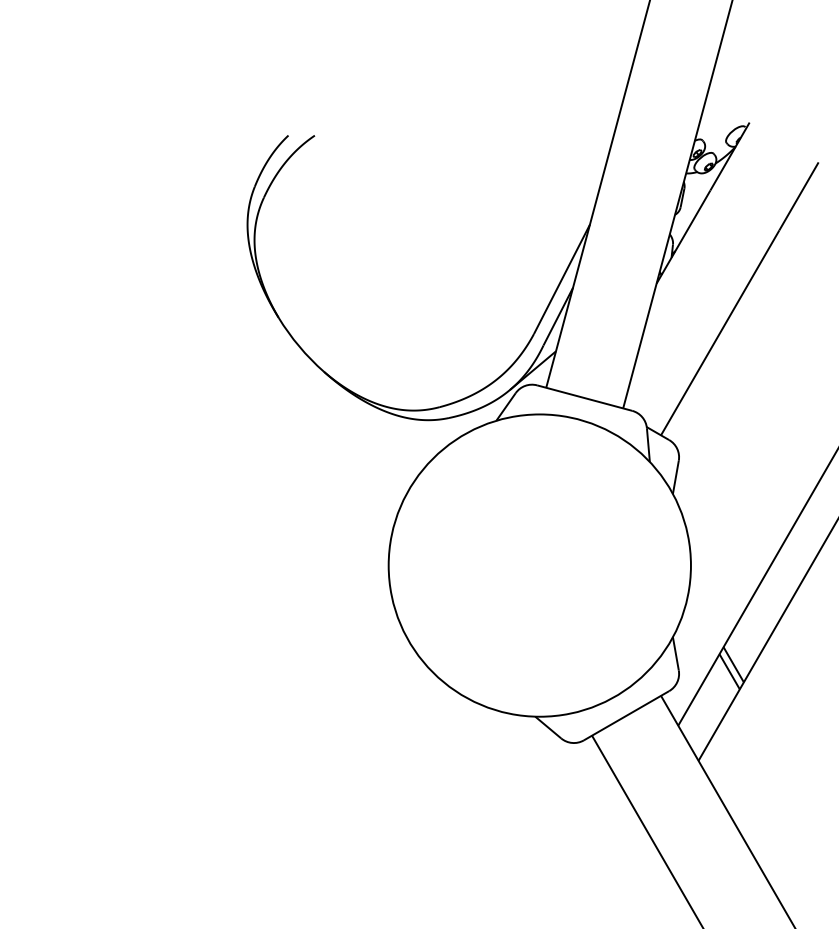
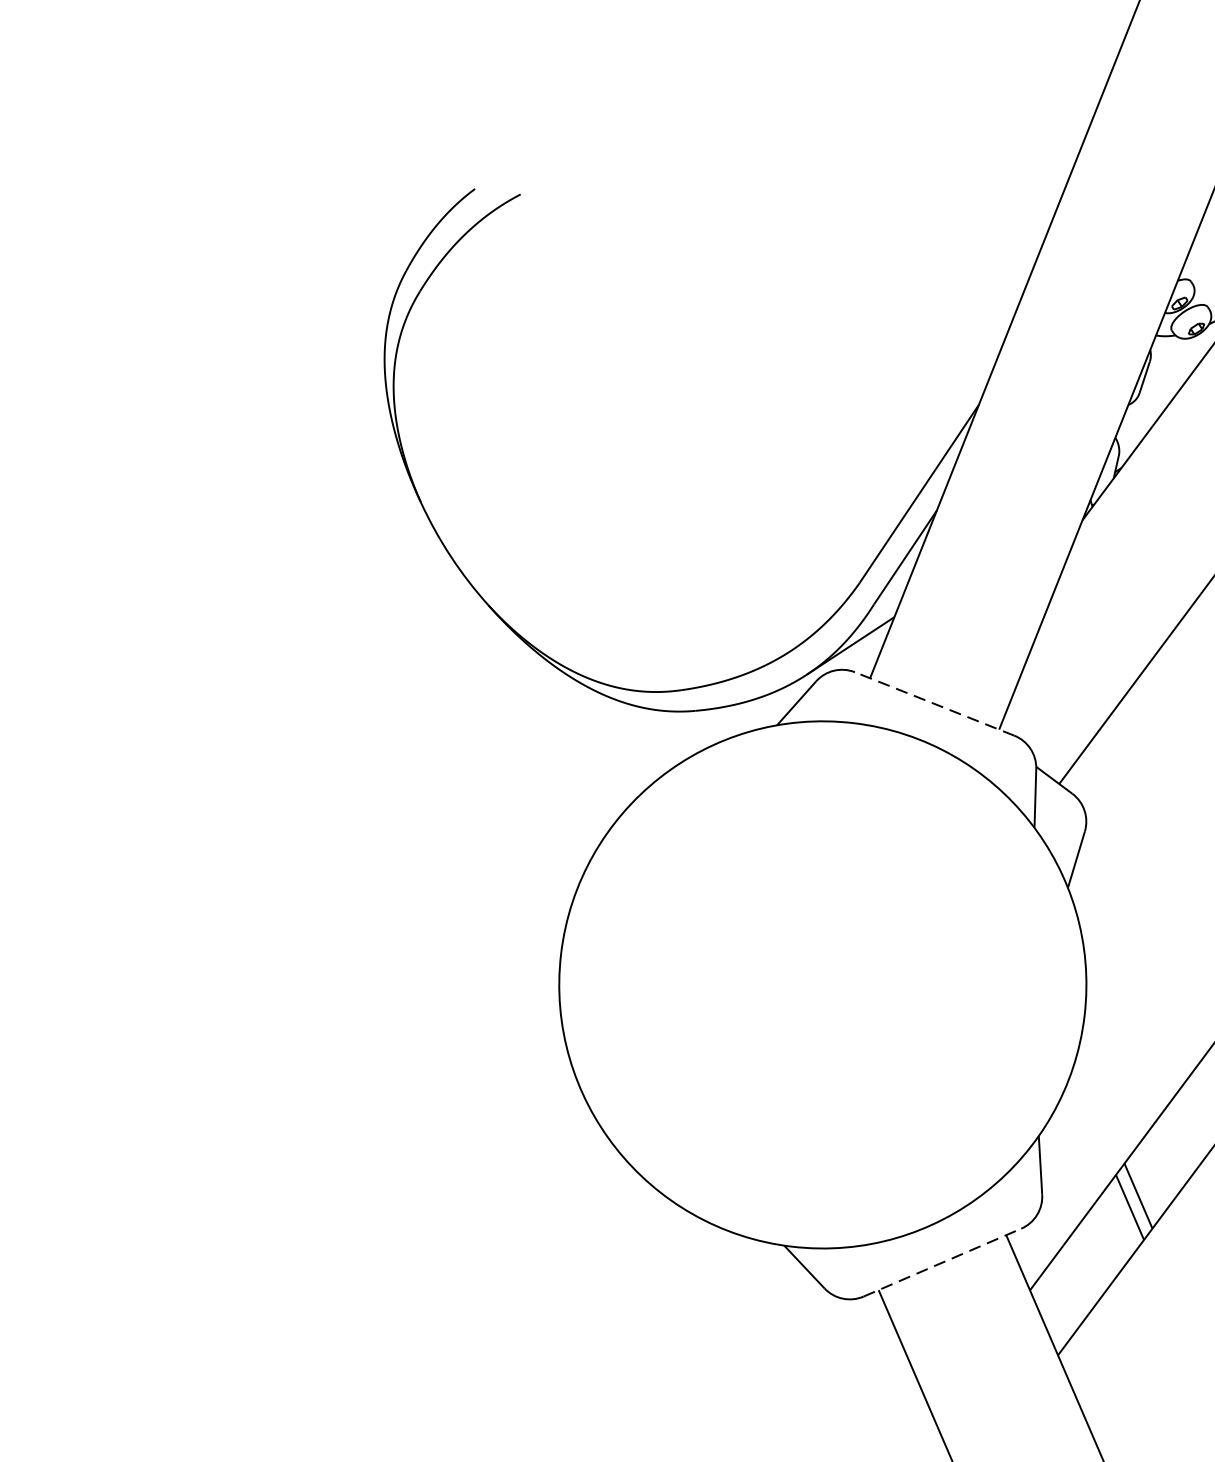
line: (584, 397) -> (934, 702), solid -> dashed
line: (626, 715) -> (942, 1262), solid -> dashed

